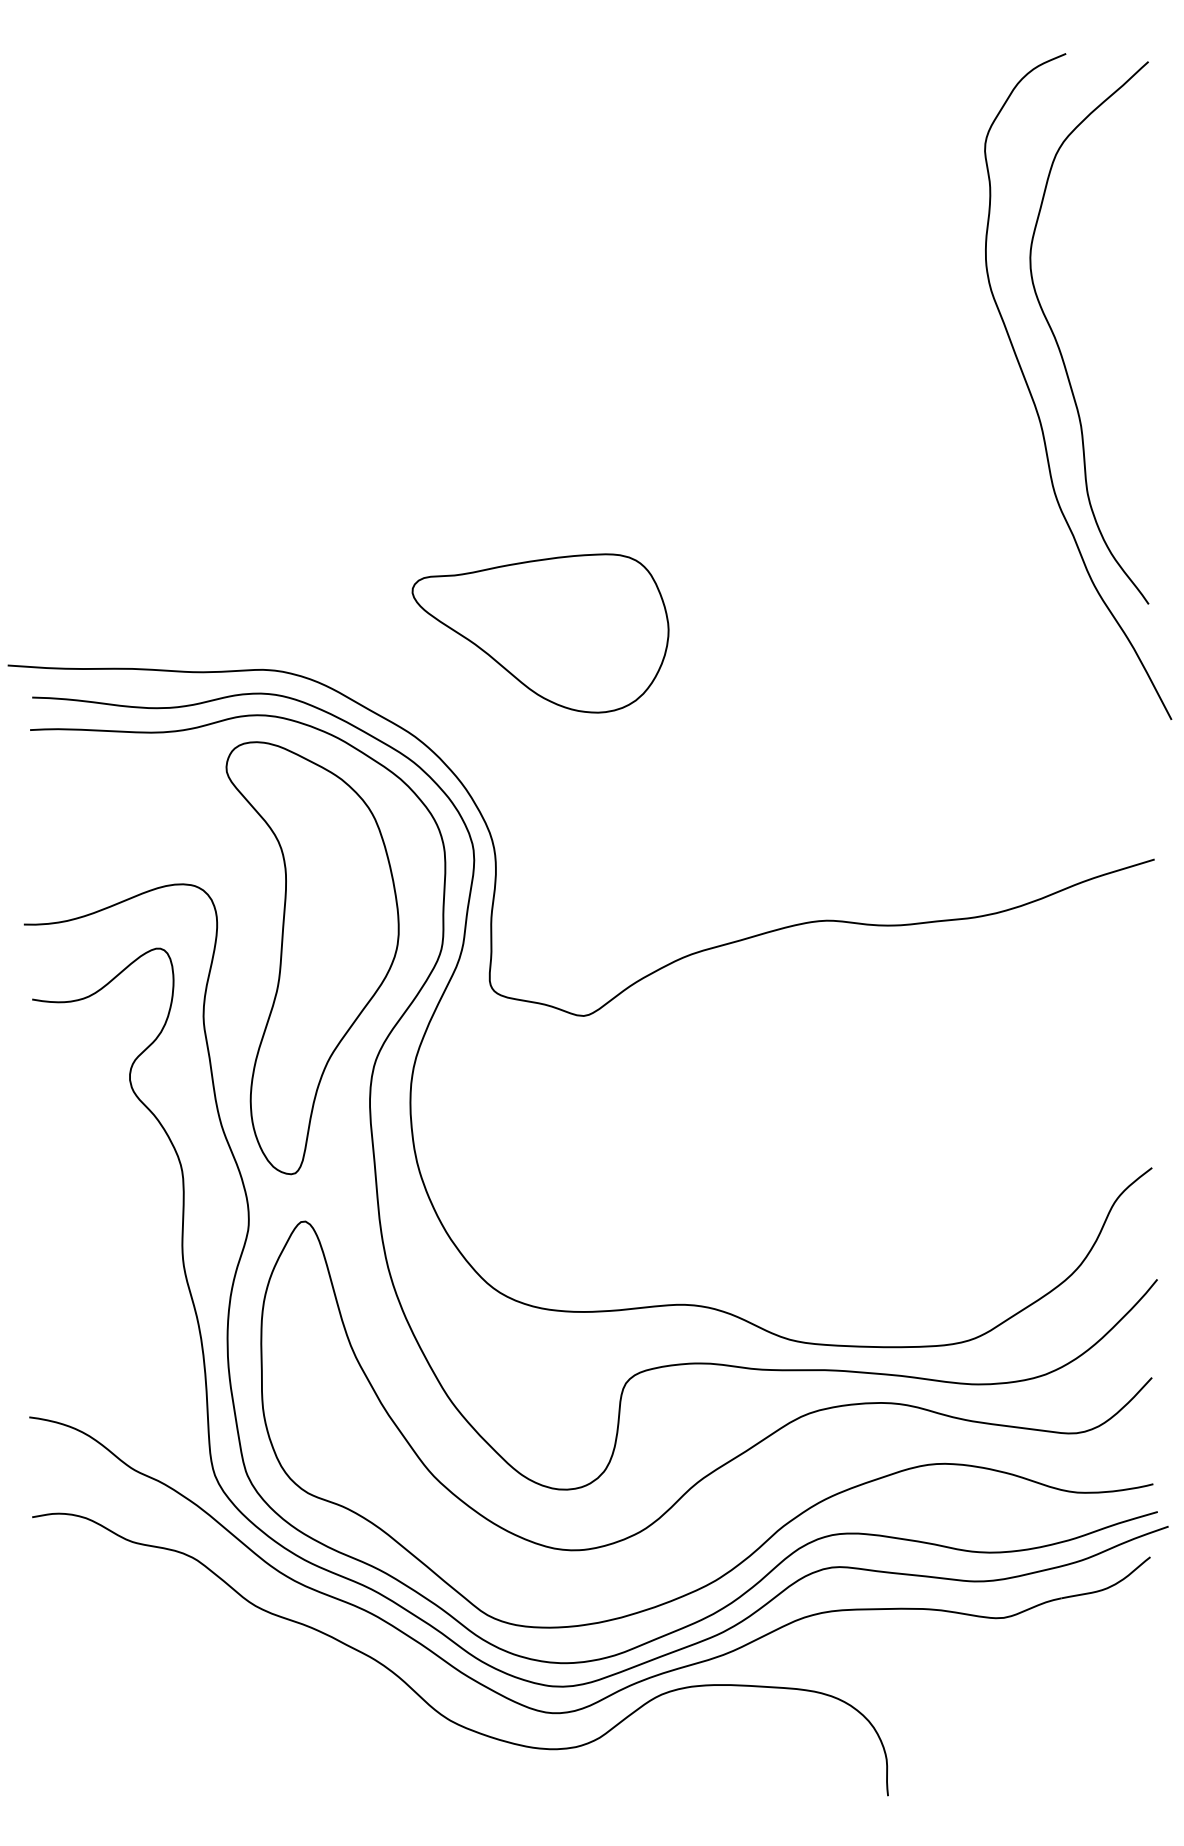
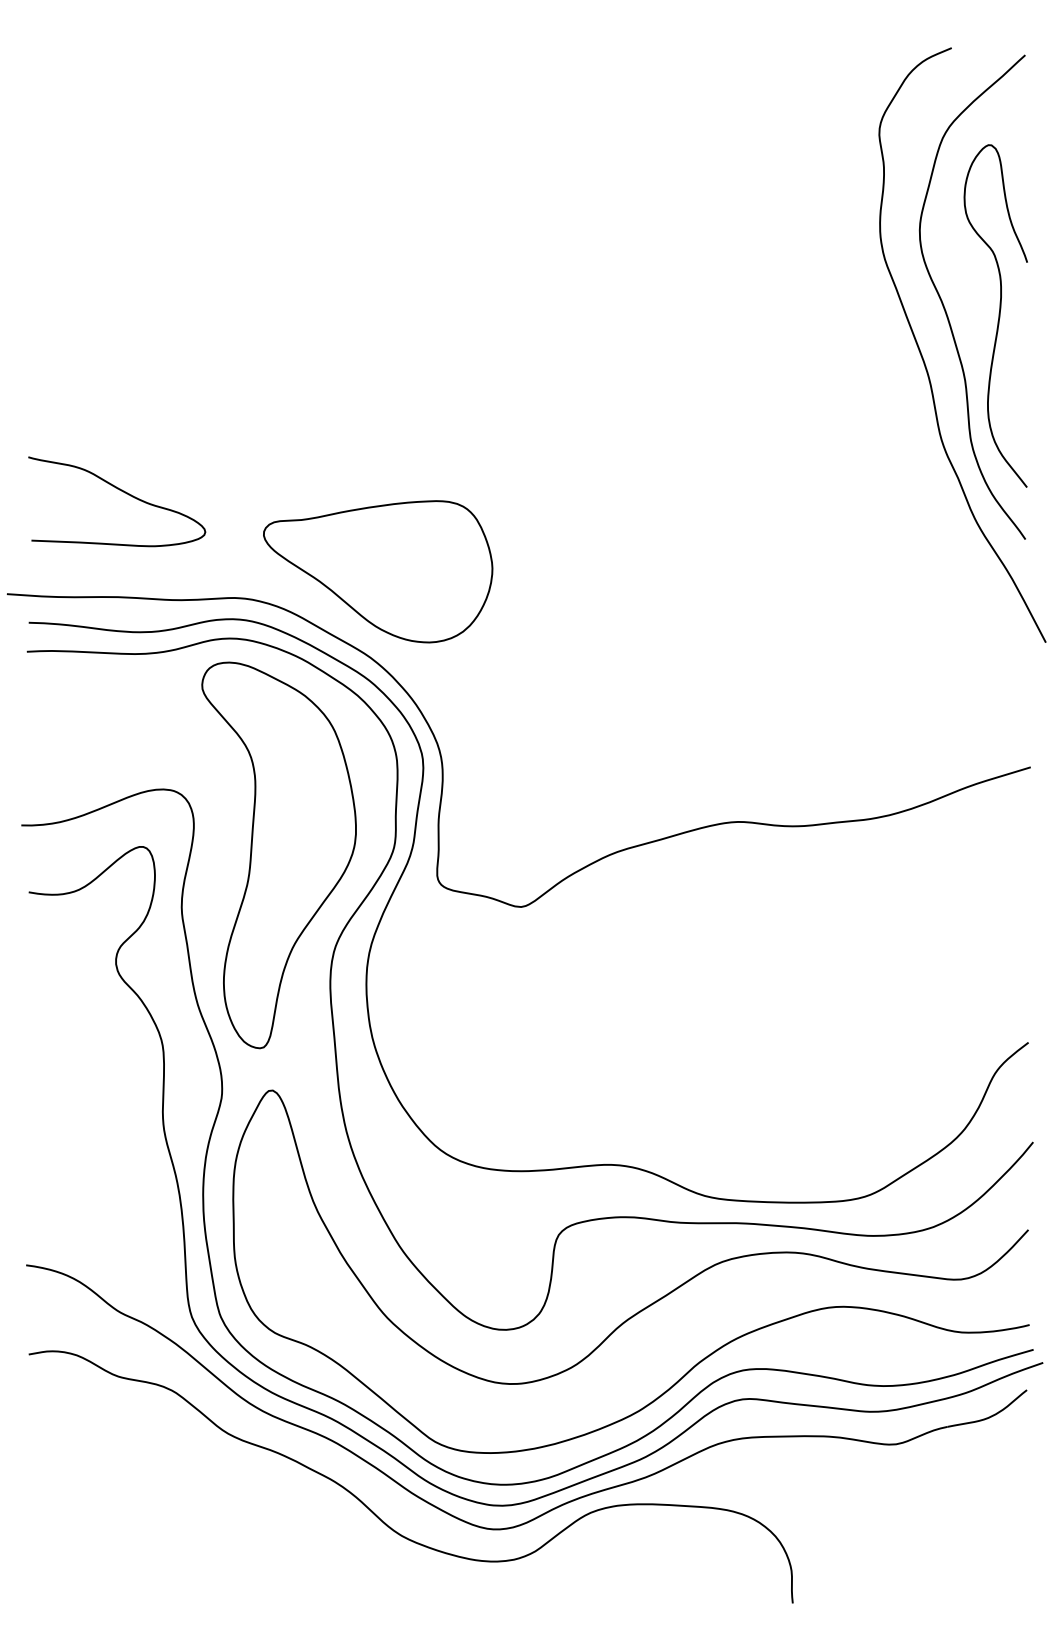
curve: (1118, 353) -> (998, 315), added
curve: (137, 551) -> (122, 492), added
part: (540, 633) -> (378, 571), moved

